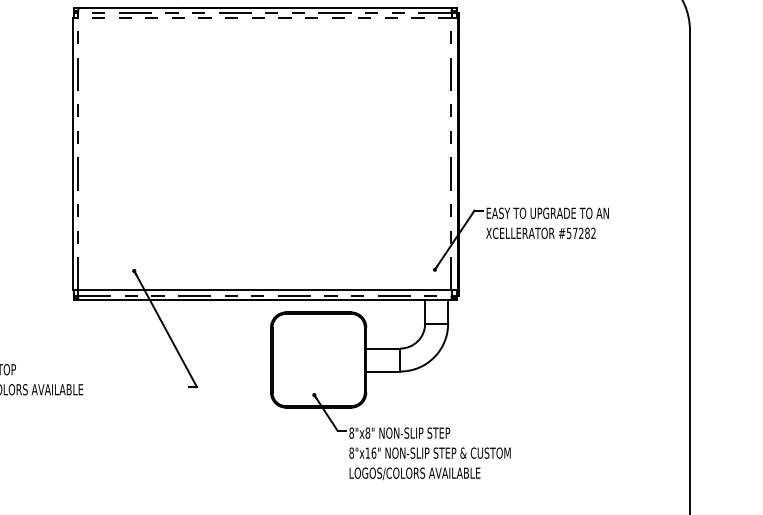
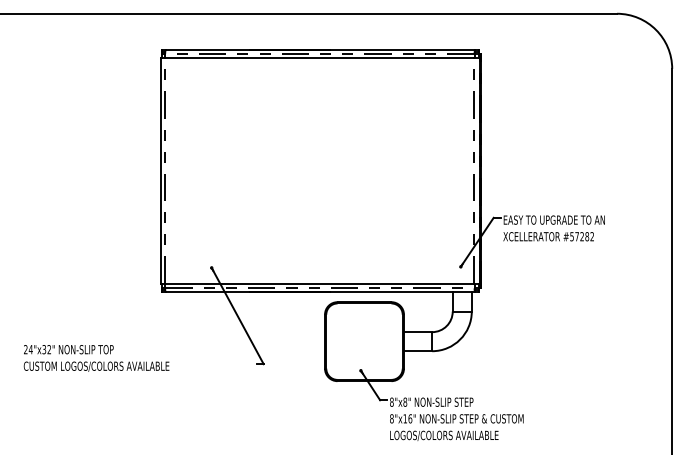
line: (264, 18) -> (319, 58), dashed -> solid

